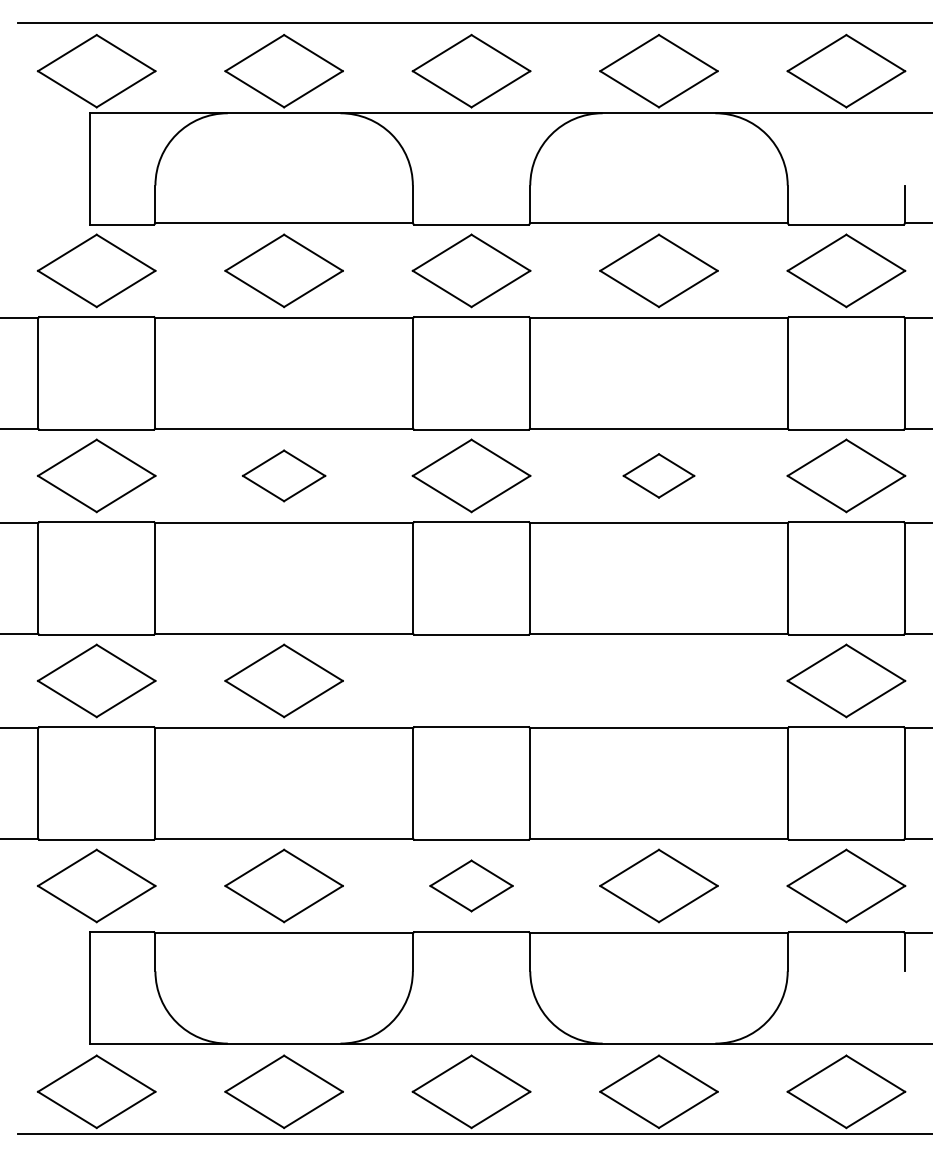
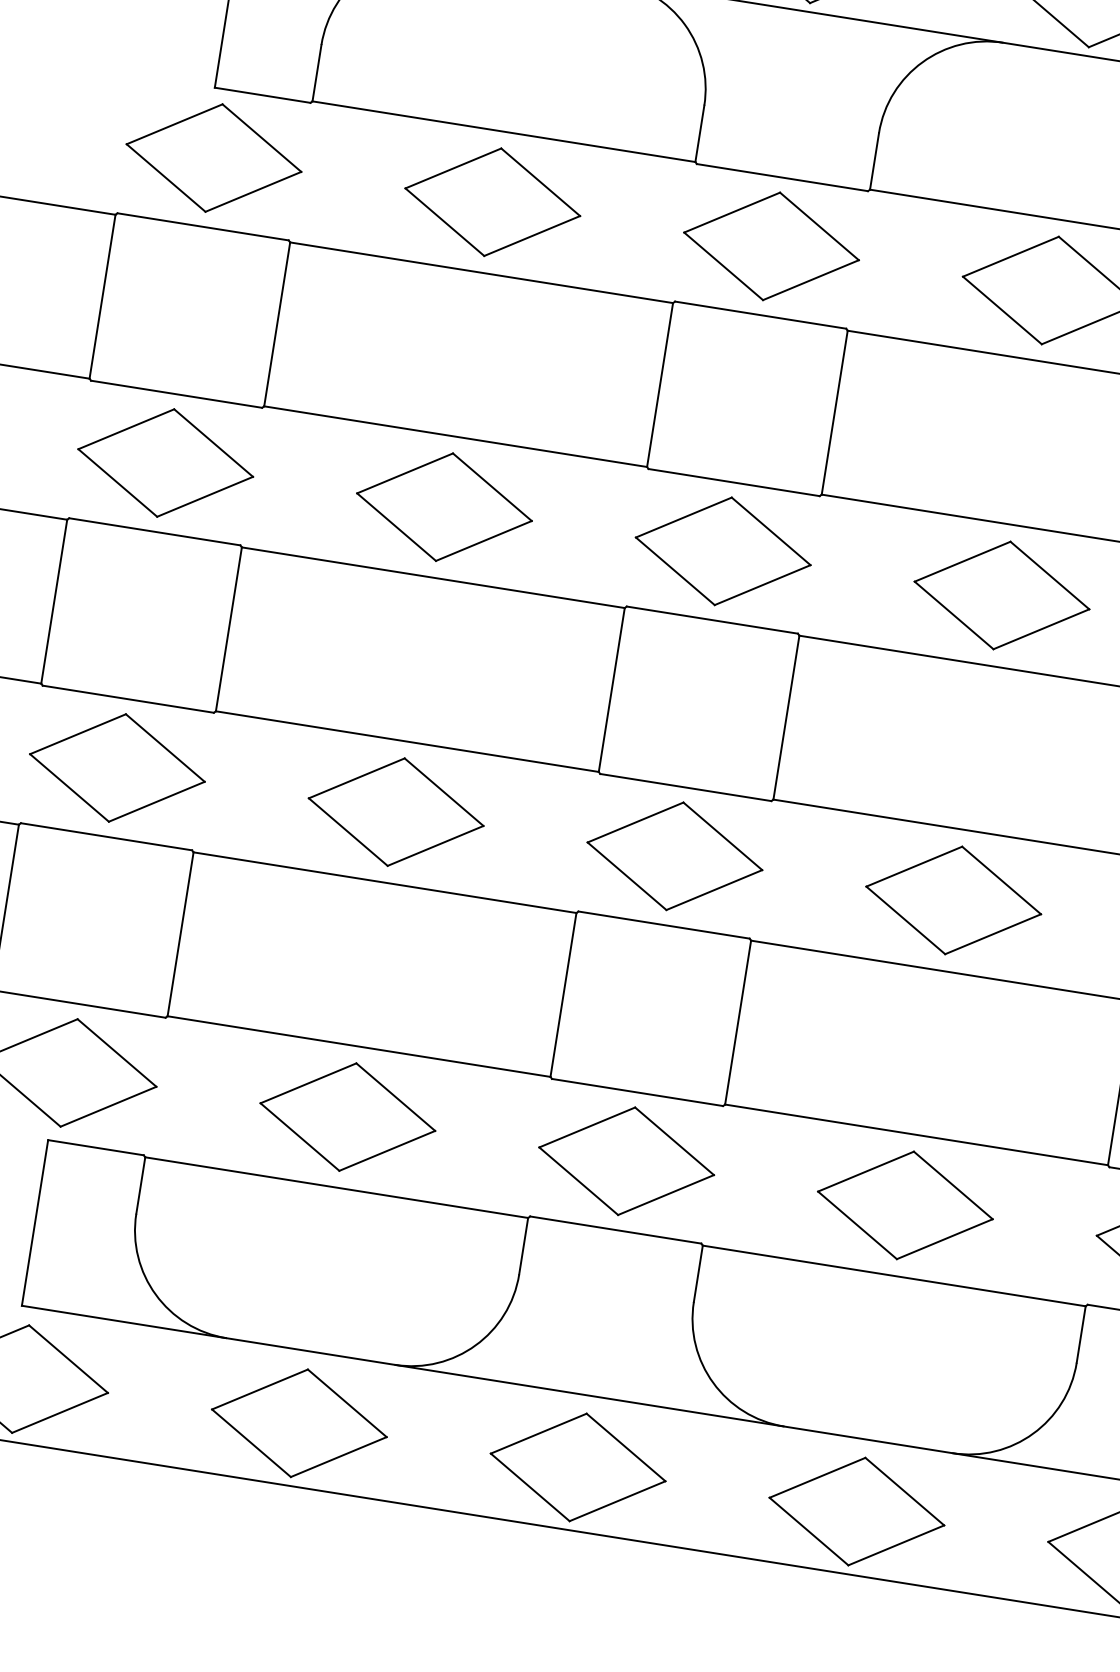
part: (283, 475) -> (443, 506), size x1.43
part: (658, 475) -> (1001, 594), size x1.67
part: (471, 680) -> (674, 855), added
part: (658, 680) -> (953, 899), added
part: (471, 885) -> (626, 1160), size x1.43

